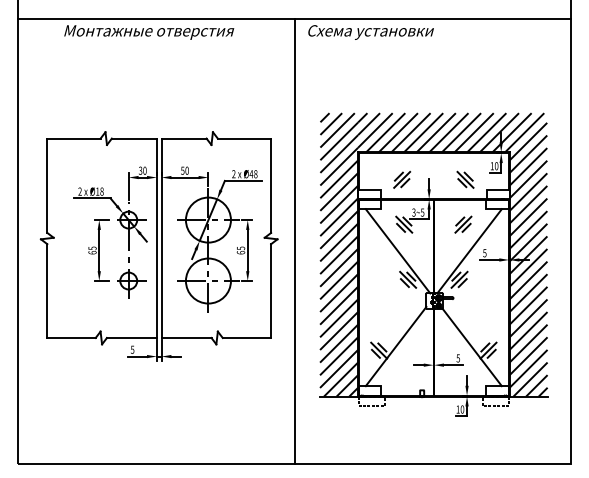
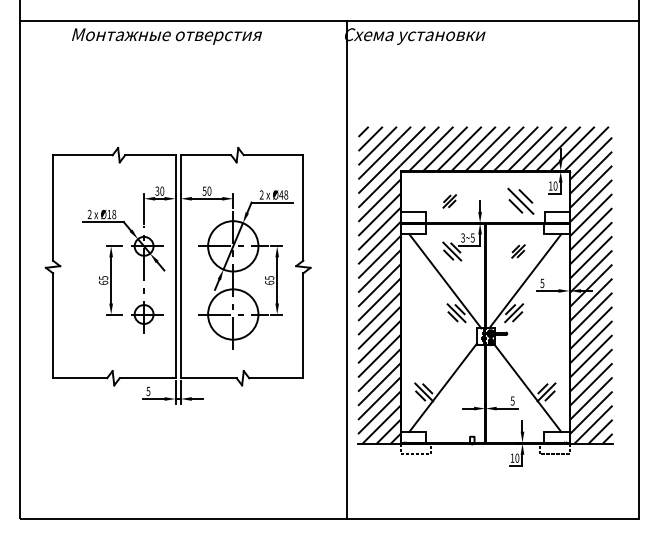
part: (401, 179) -> (449, 201), size x0.7
part: (465, 179) -> (520, 201), size x1.4
part: (463, 224) -> (518, 251), size x0.7
line: (294, 240) -> (346, 269), moved

